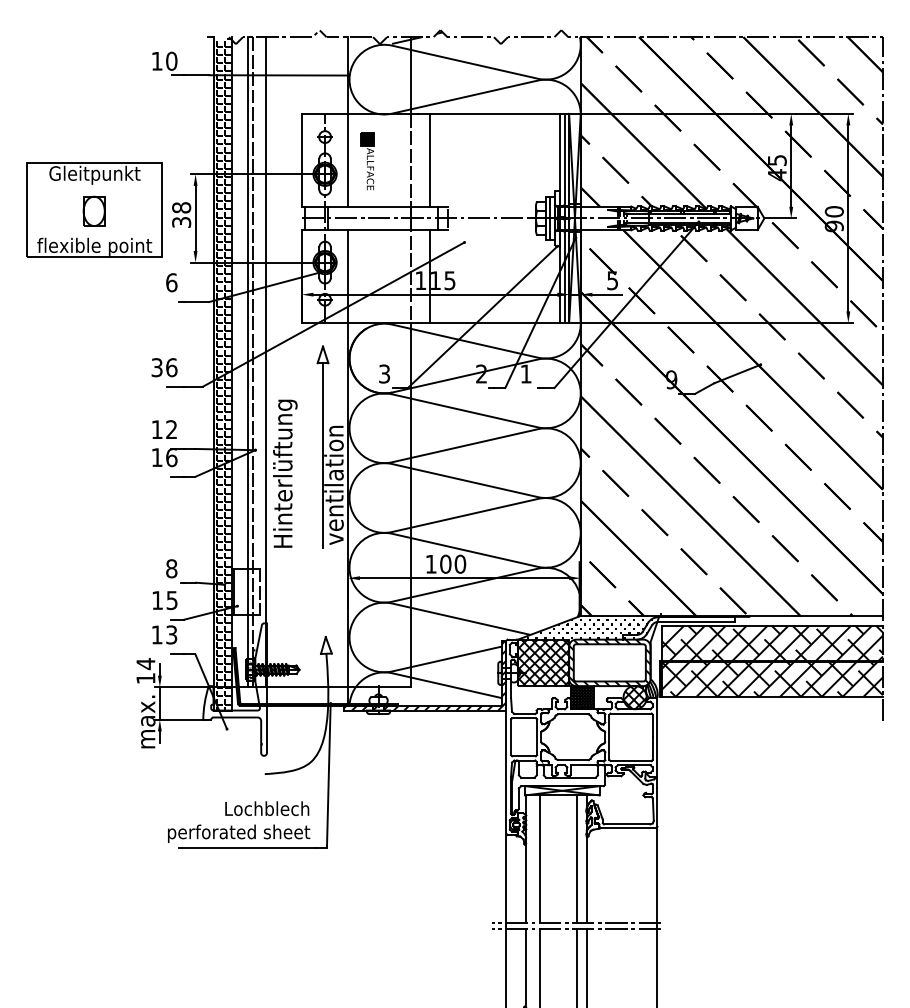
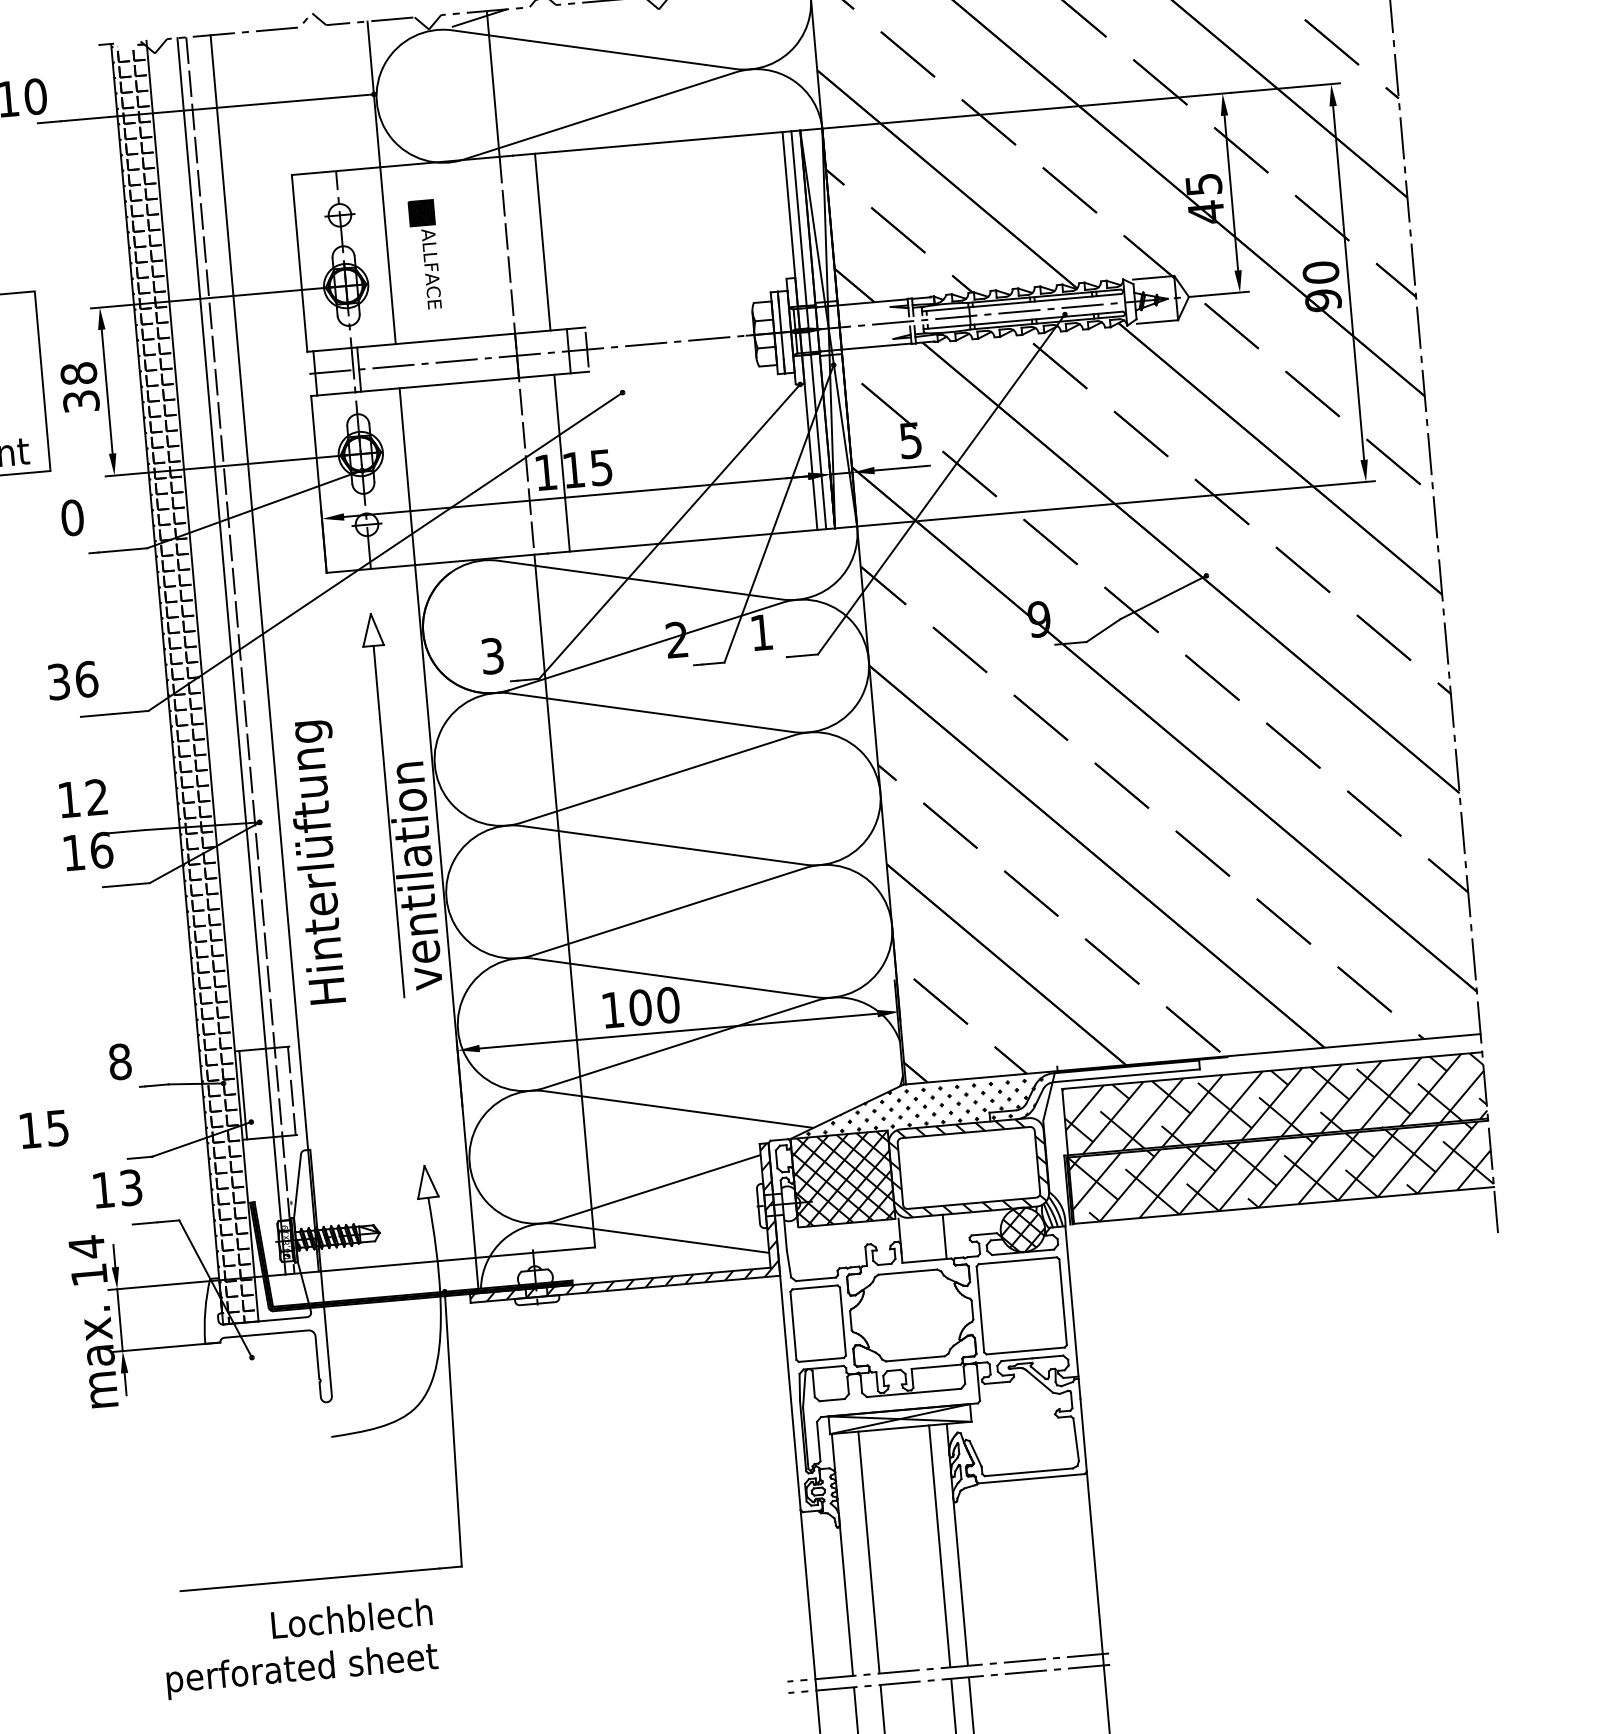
text: (171, 282) -> (72, 517), 6 -> 0
text: (164, 600) -> (43, 1129), moved
hatch: (582, 697) -> (922, 1238), removed
text: (239, 821) -> (301, 1647), moved

